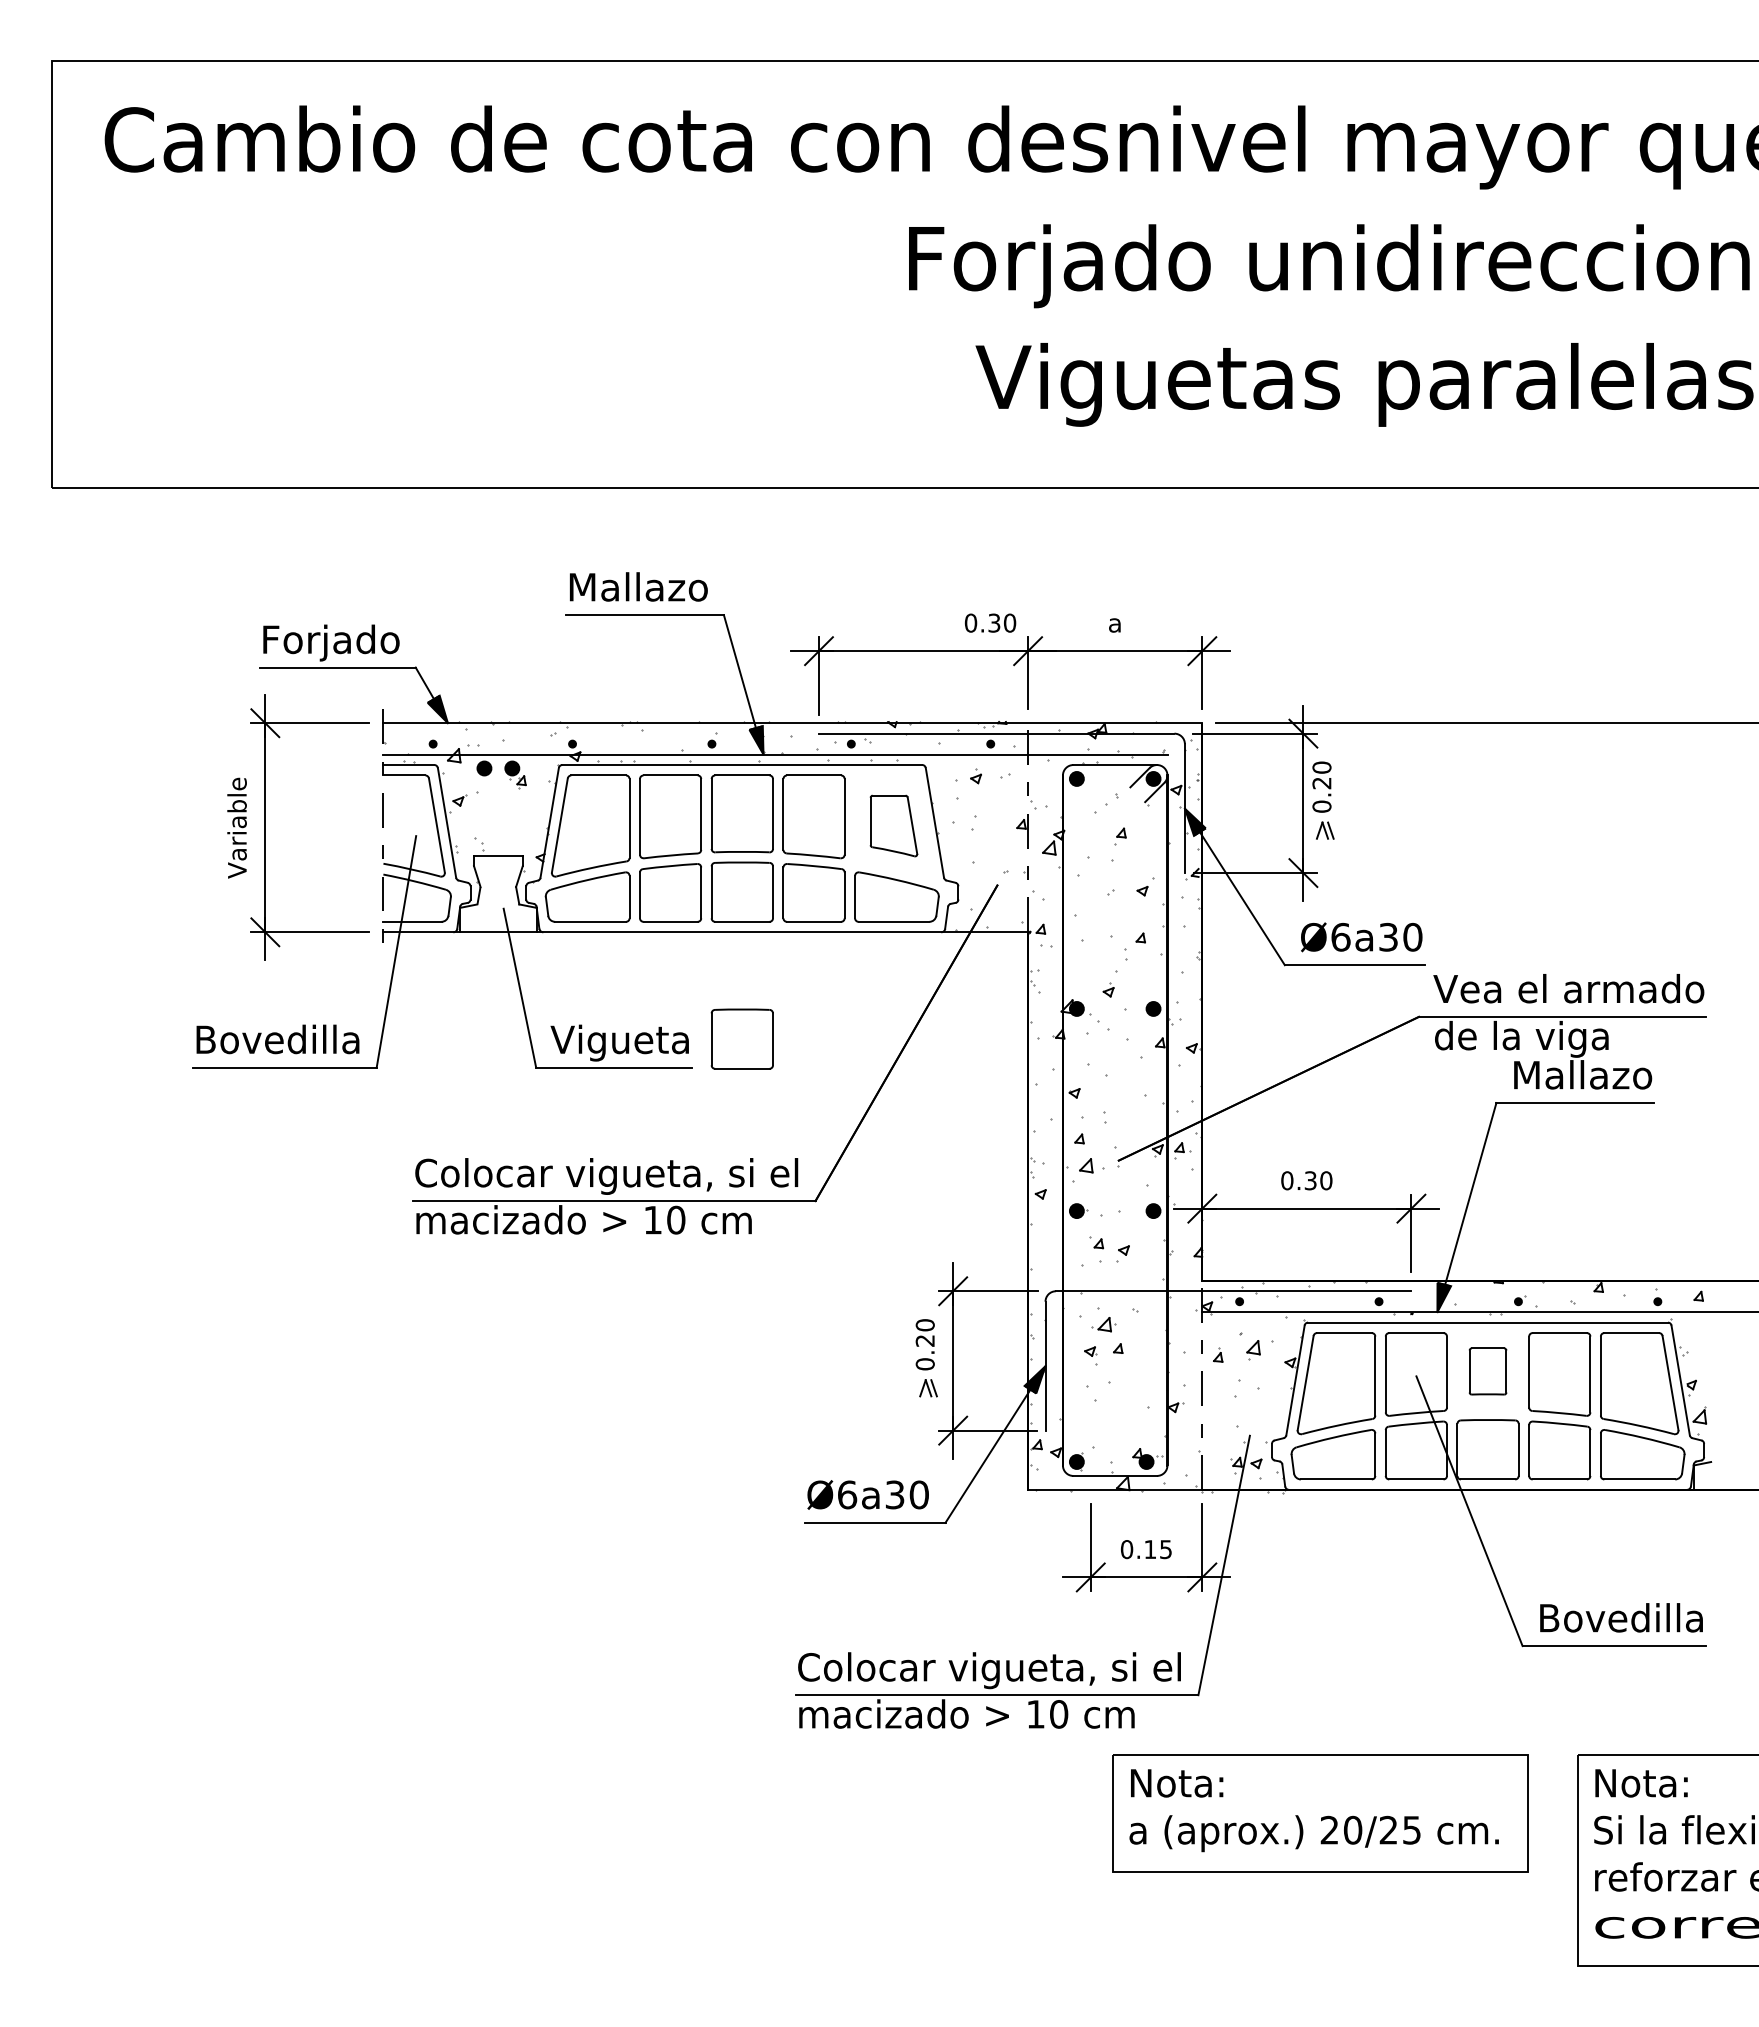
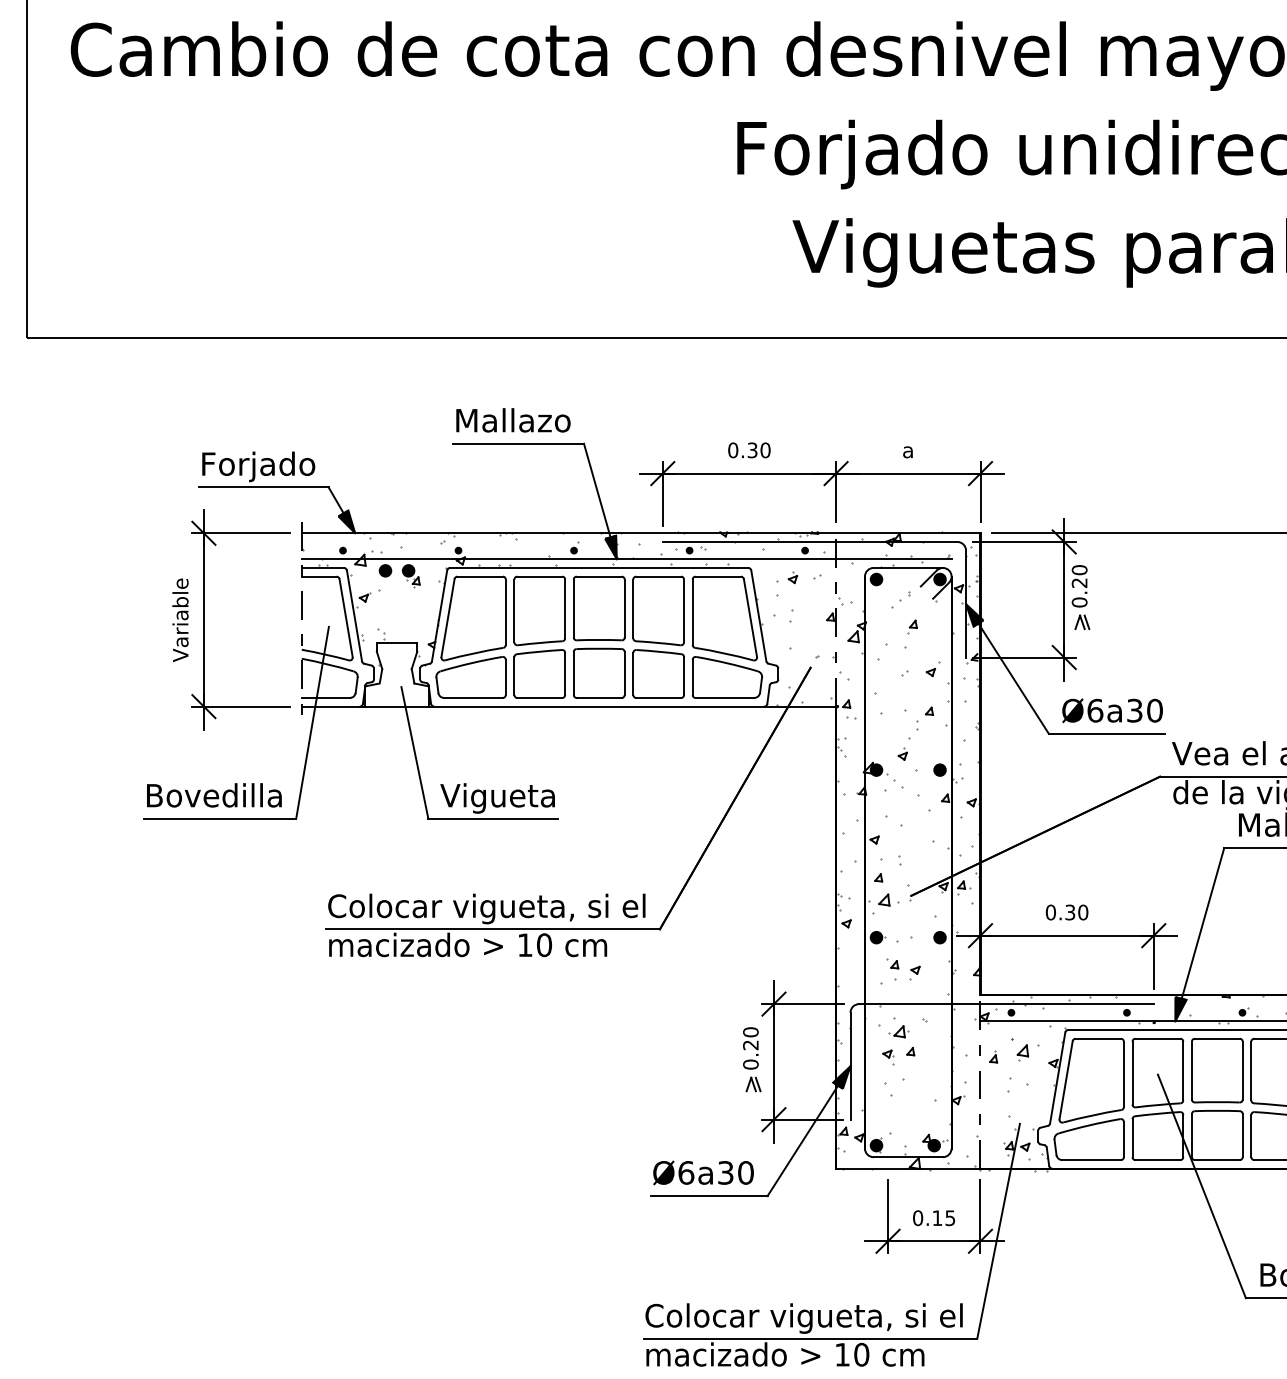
text: (990, 622) -> (749, 449), moved
part: (893, 825) -> (724, 618), size x1.67
part: (741, 1038) -> (598, 794), removed
part: (1487, 1371) -> (1216, 1070), size x1.67

